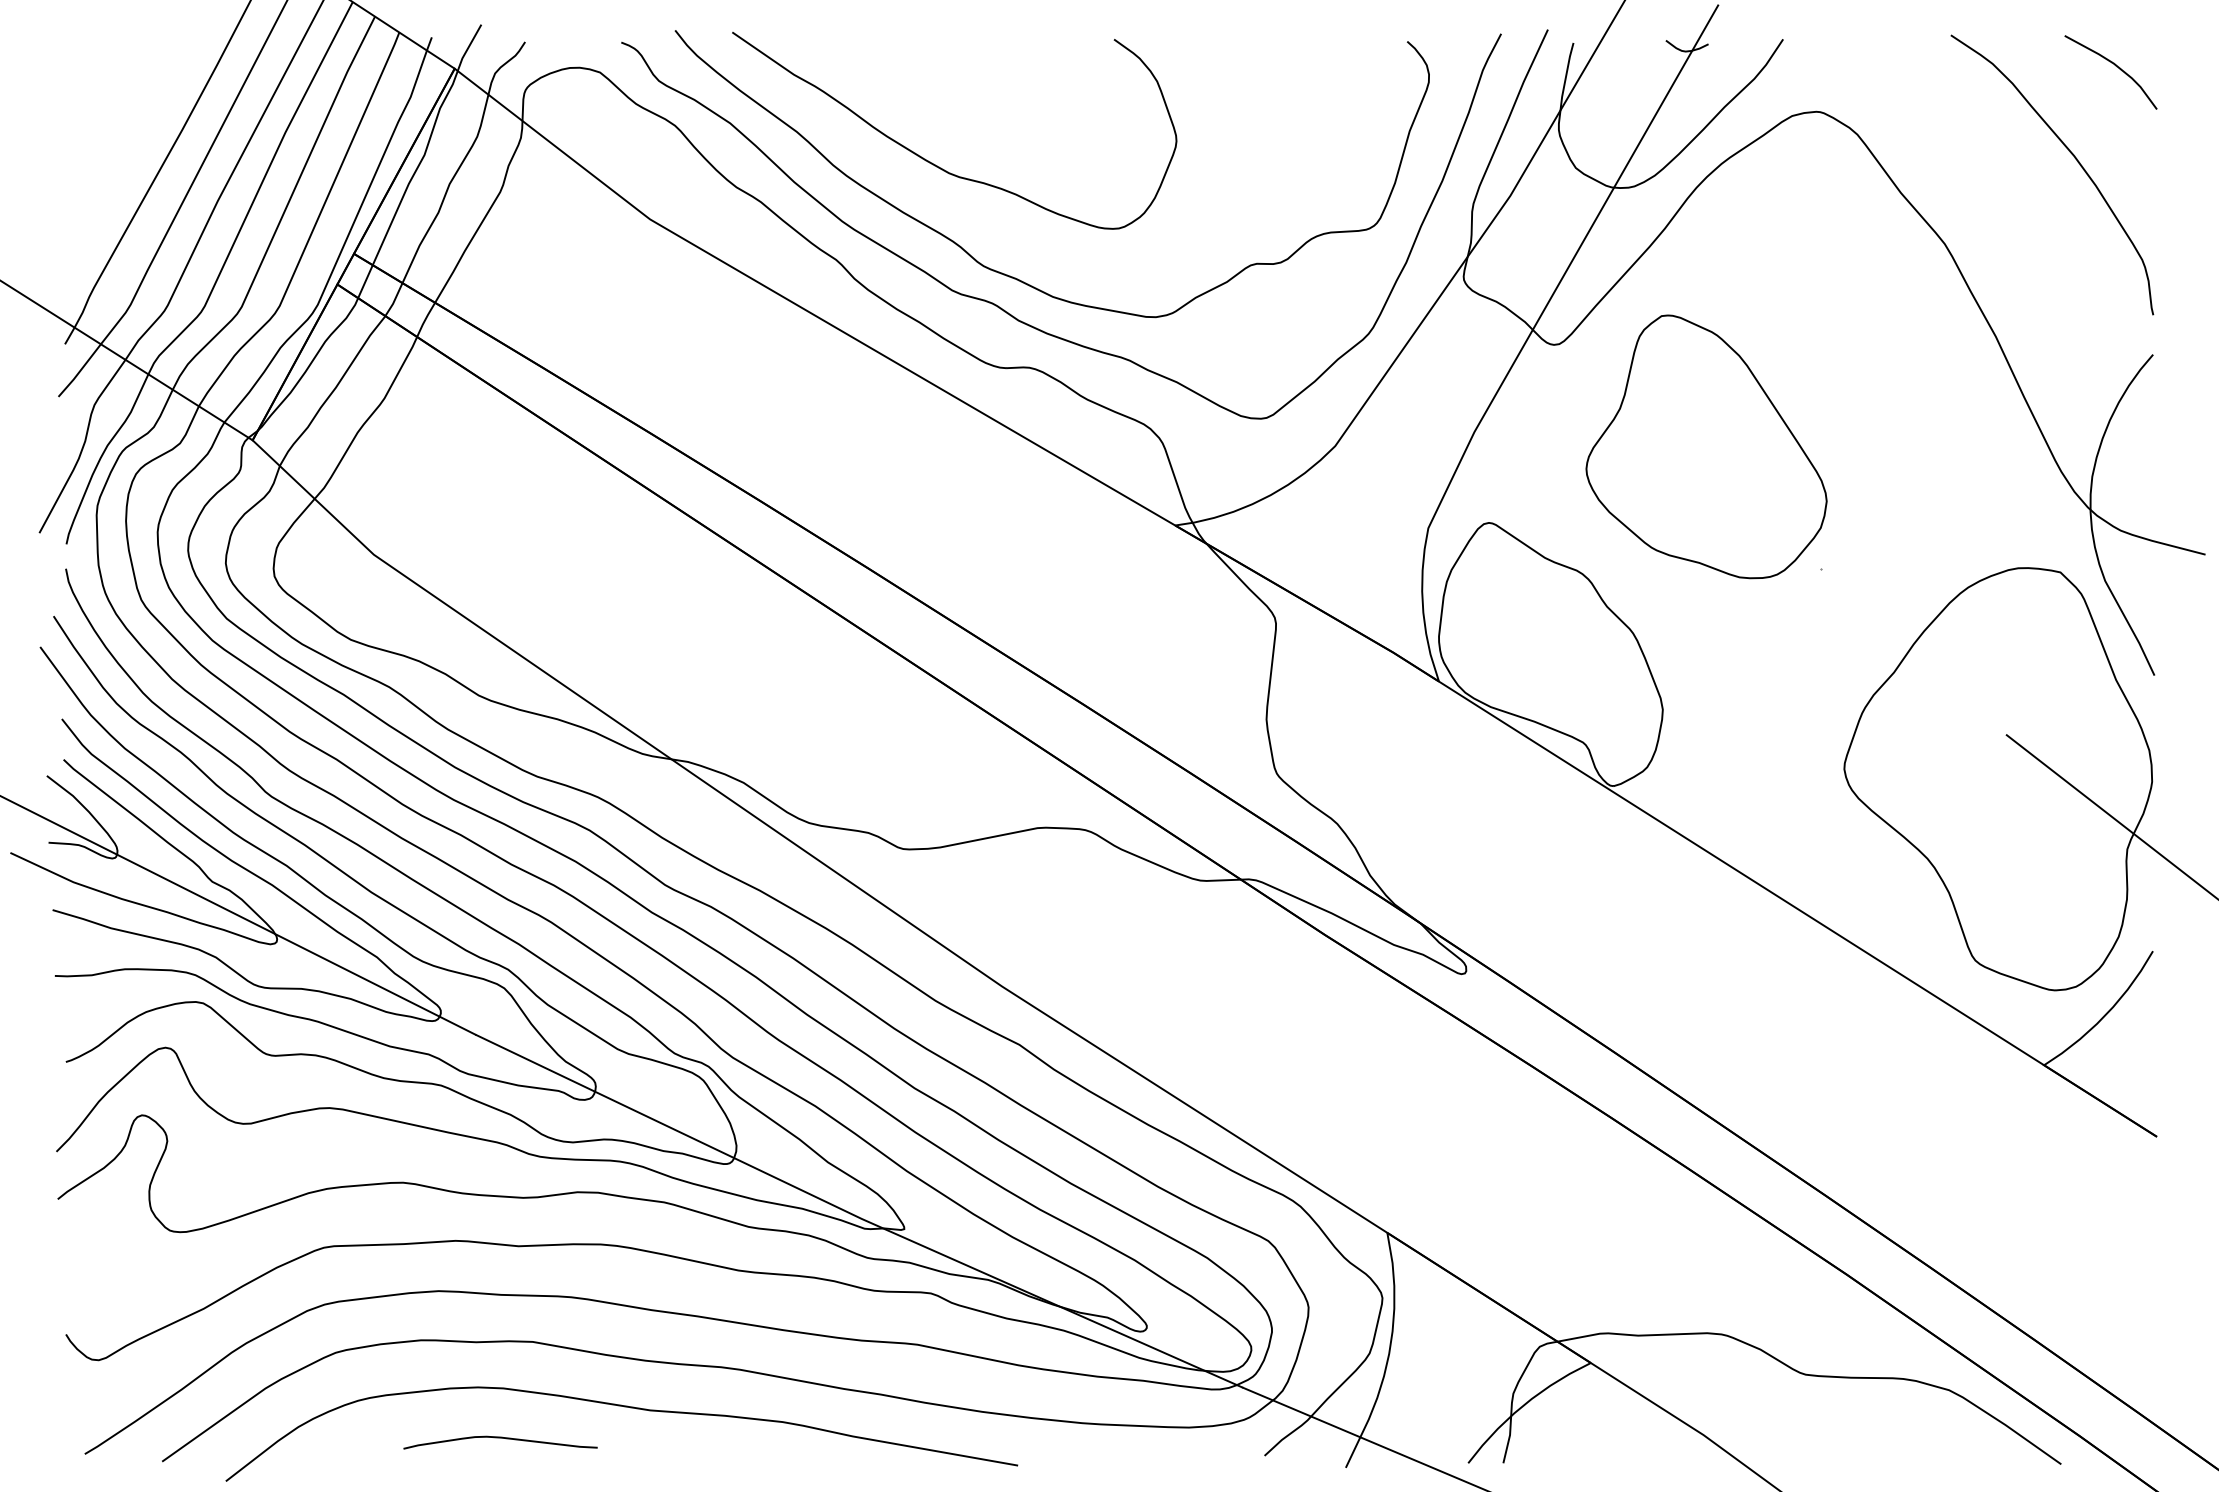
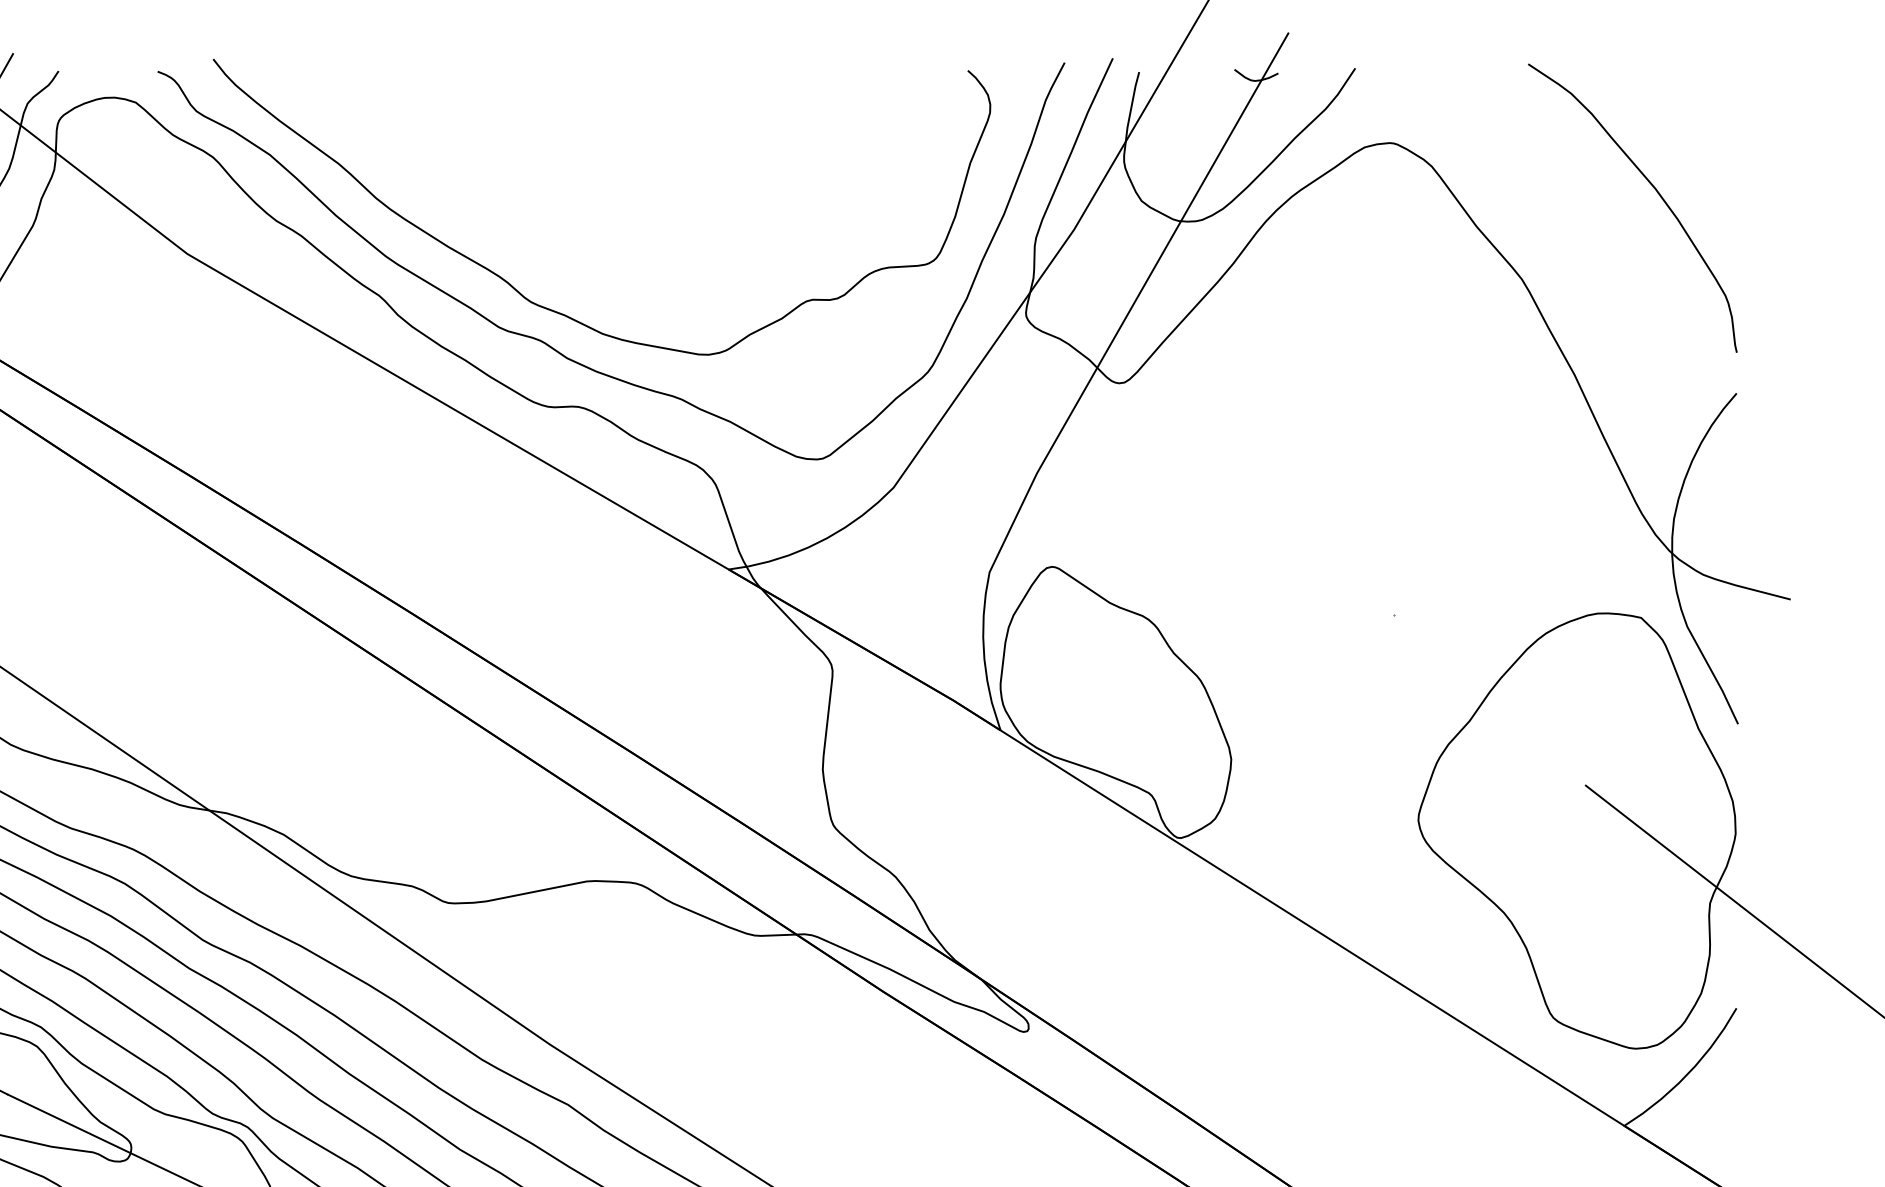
curve: (2115, 66) -> (1697, 96), removed
curve: (932, 162) -> (478, 195), removed
part: (1706, 446) -> (1276, 488), removed

